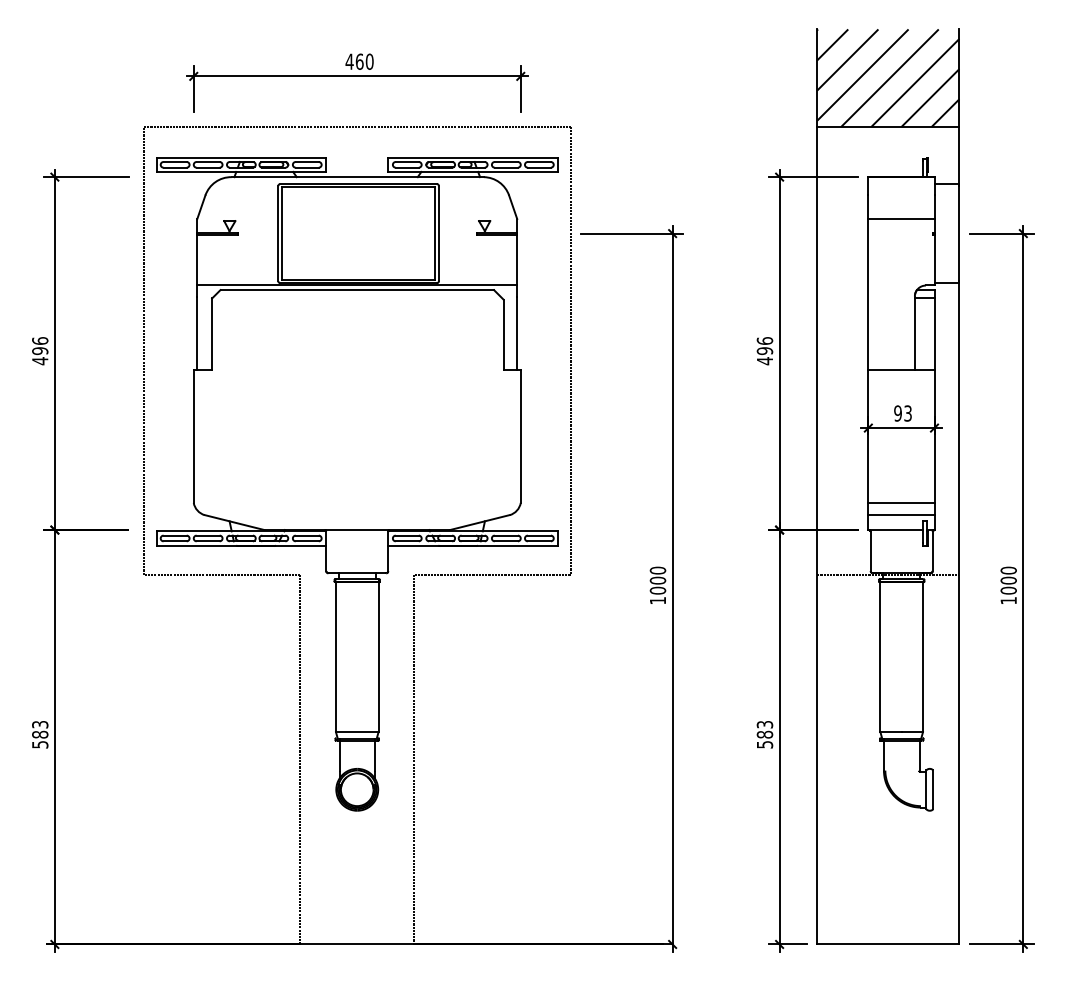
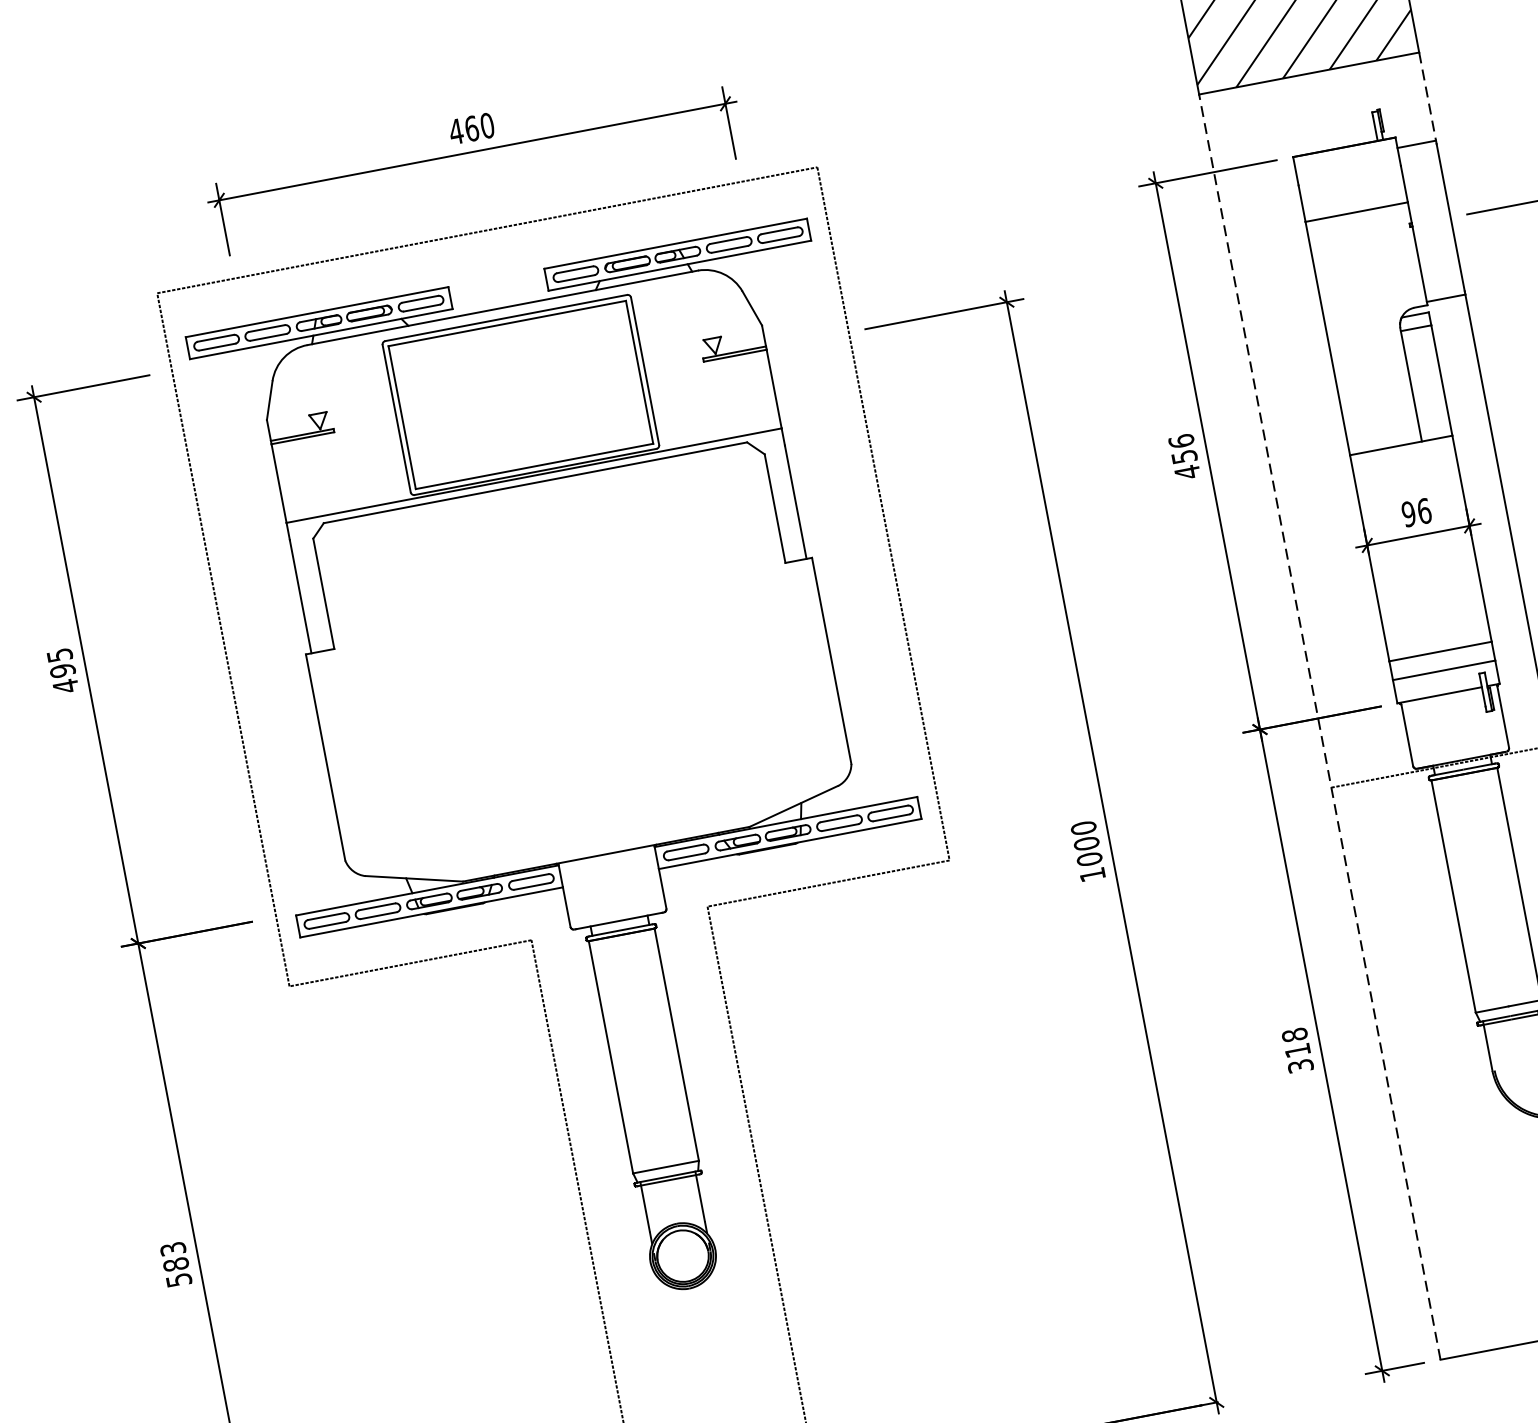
line: (959, 155) -> (1427, 96), solid -> dashed
text: (40, 340) -> (60, 654), 496 -> 495
text: (764, 351) -> (1183, 457), 496 -> 456
text: (908, 413) -> (1425, 511), 93 -> 96
line: (817, 535) -> (1320, 726), solid -> dashed
text: (764, 734) -> (1296, 1050), 583 -> 318

